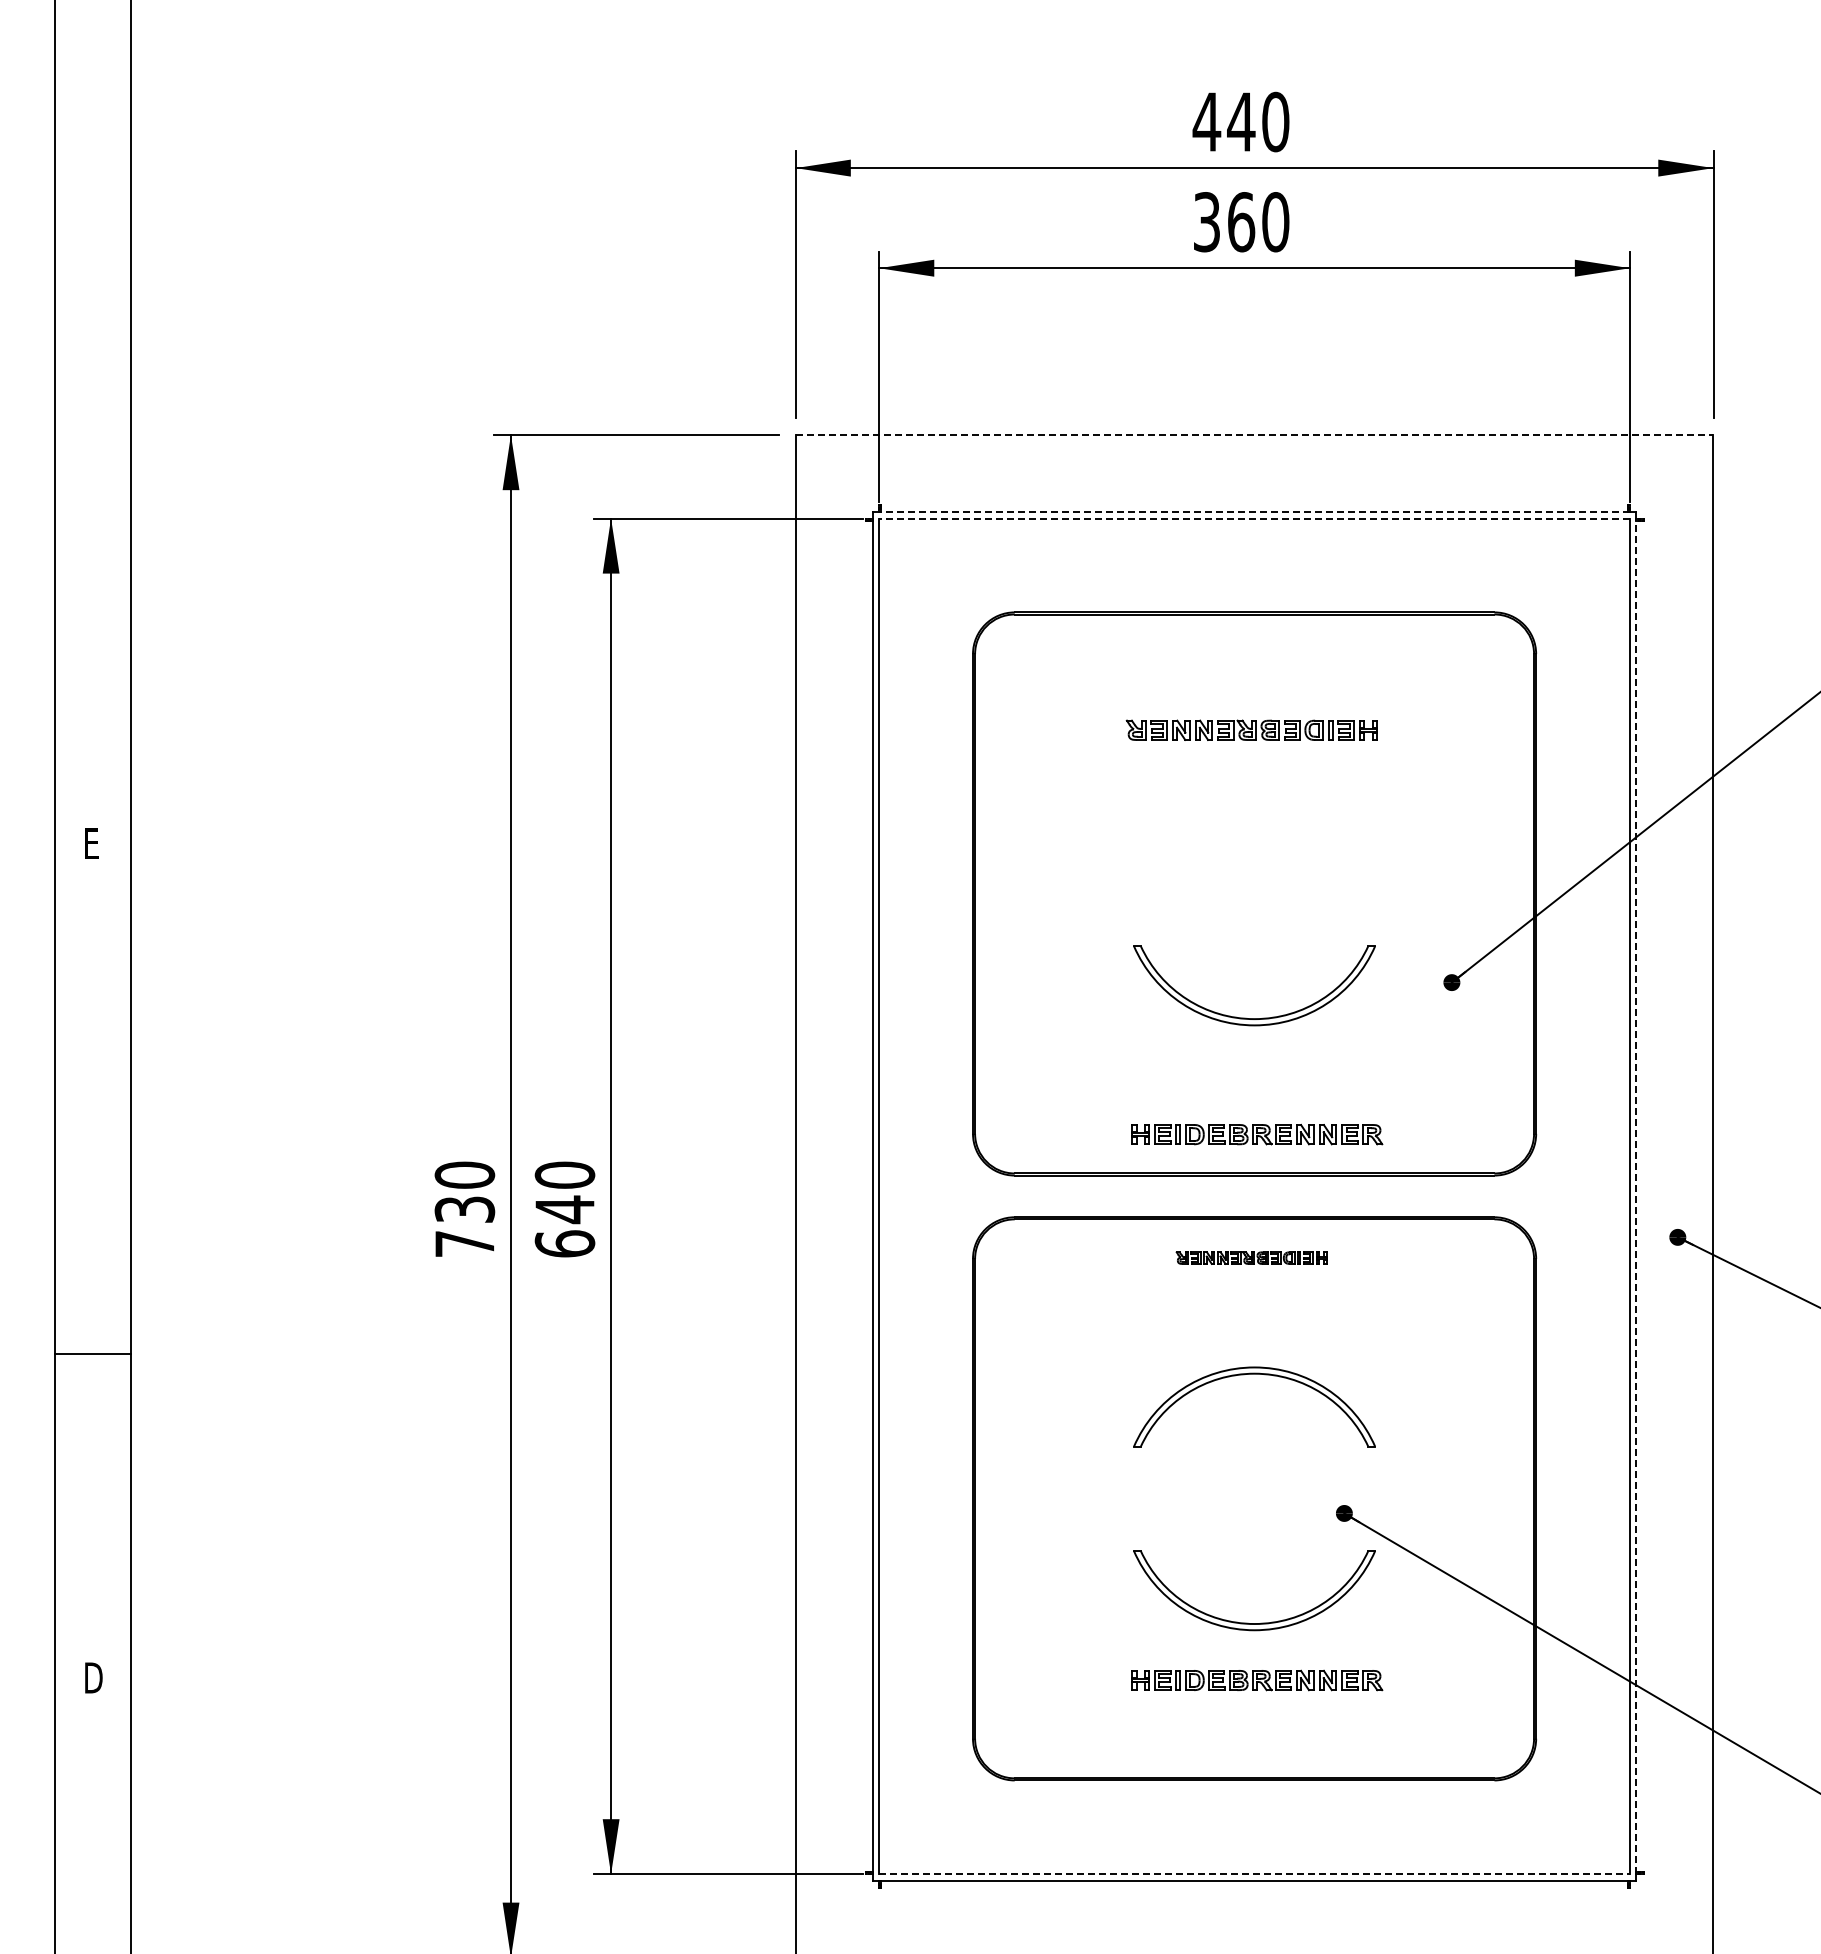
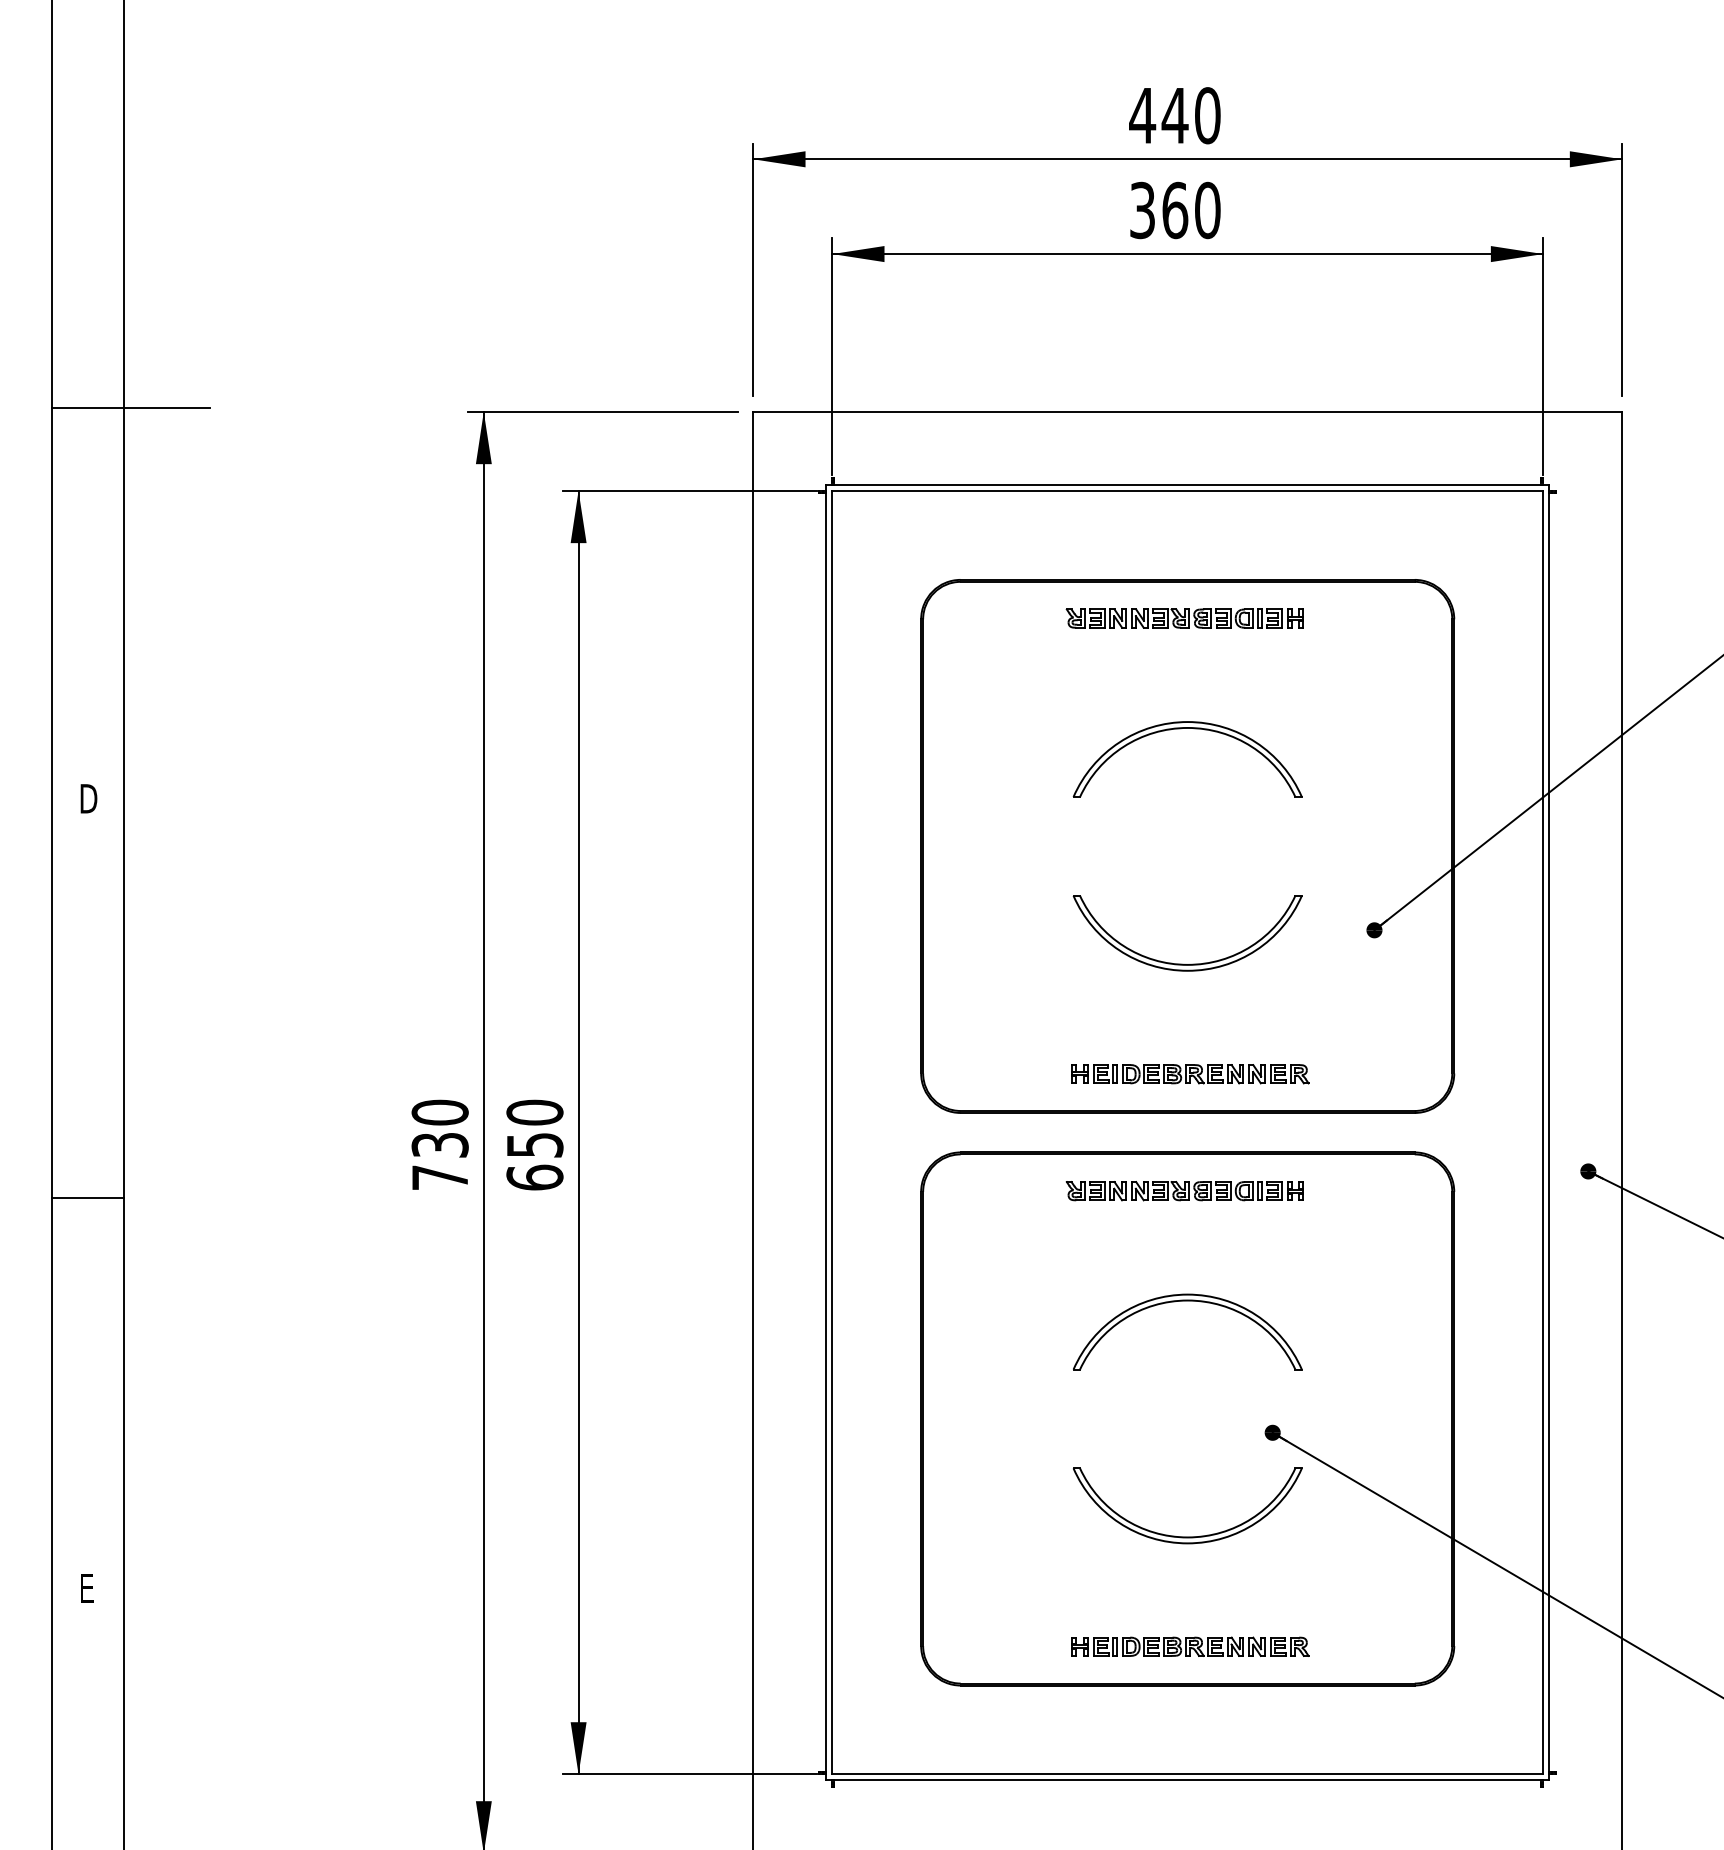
line: (137, 430) -> (130, 407), added
line: (1254, 435) -> (1187, 412), dashed -> solid
line: (1254, 512) -> (1187, 485), dashed -> solid
line: (1254, 518) -> (1187, 490), dashed -> solid
part: (1251, 729) -> (1184, 617), moved
part: (1254, 769) -> (1187, 728), added
text: (93, 843) -> (88, 798), E -> D
line: (1636, 1196) -> (1549, 1132), dashed -> solid
text: (565, 1209) -> (535, 1145), 640 -> 650
part: (1251, 1257) -> (1184, 1190), size x1.67
line: (92, 1353) -> (87, 1197), moved
text: (93, 1677) -> (88, 1588), D -> E
part: (1257, 1680) -> (1190, 1646), moved
line: (1255, 1874) -> (1188, 1774), dashed -> solid

